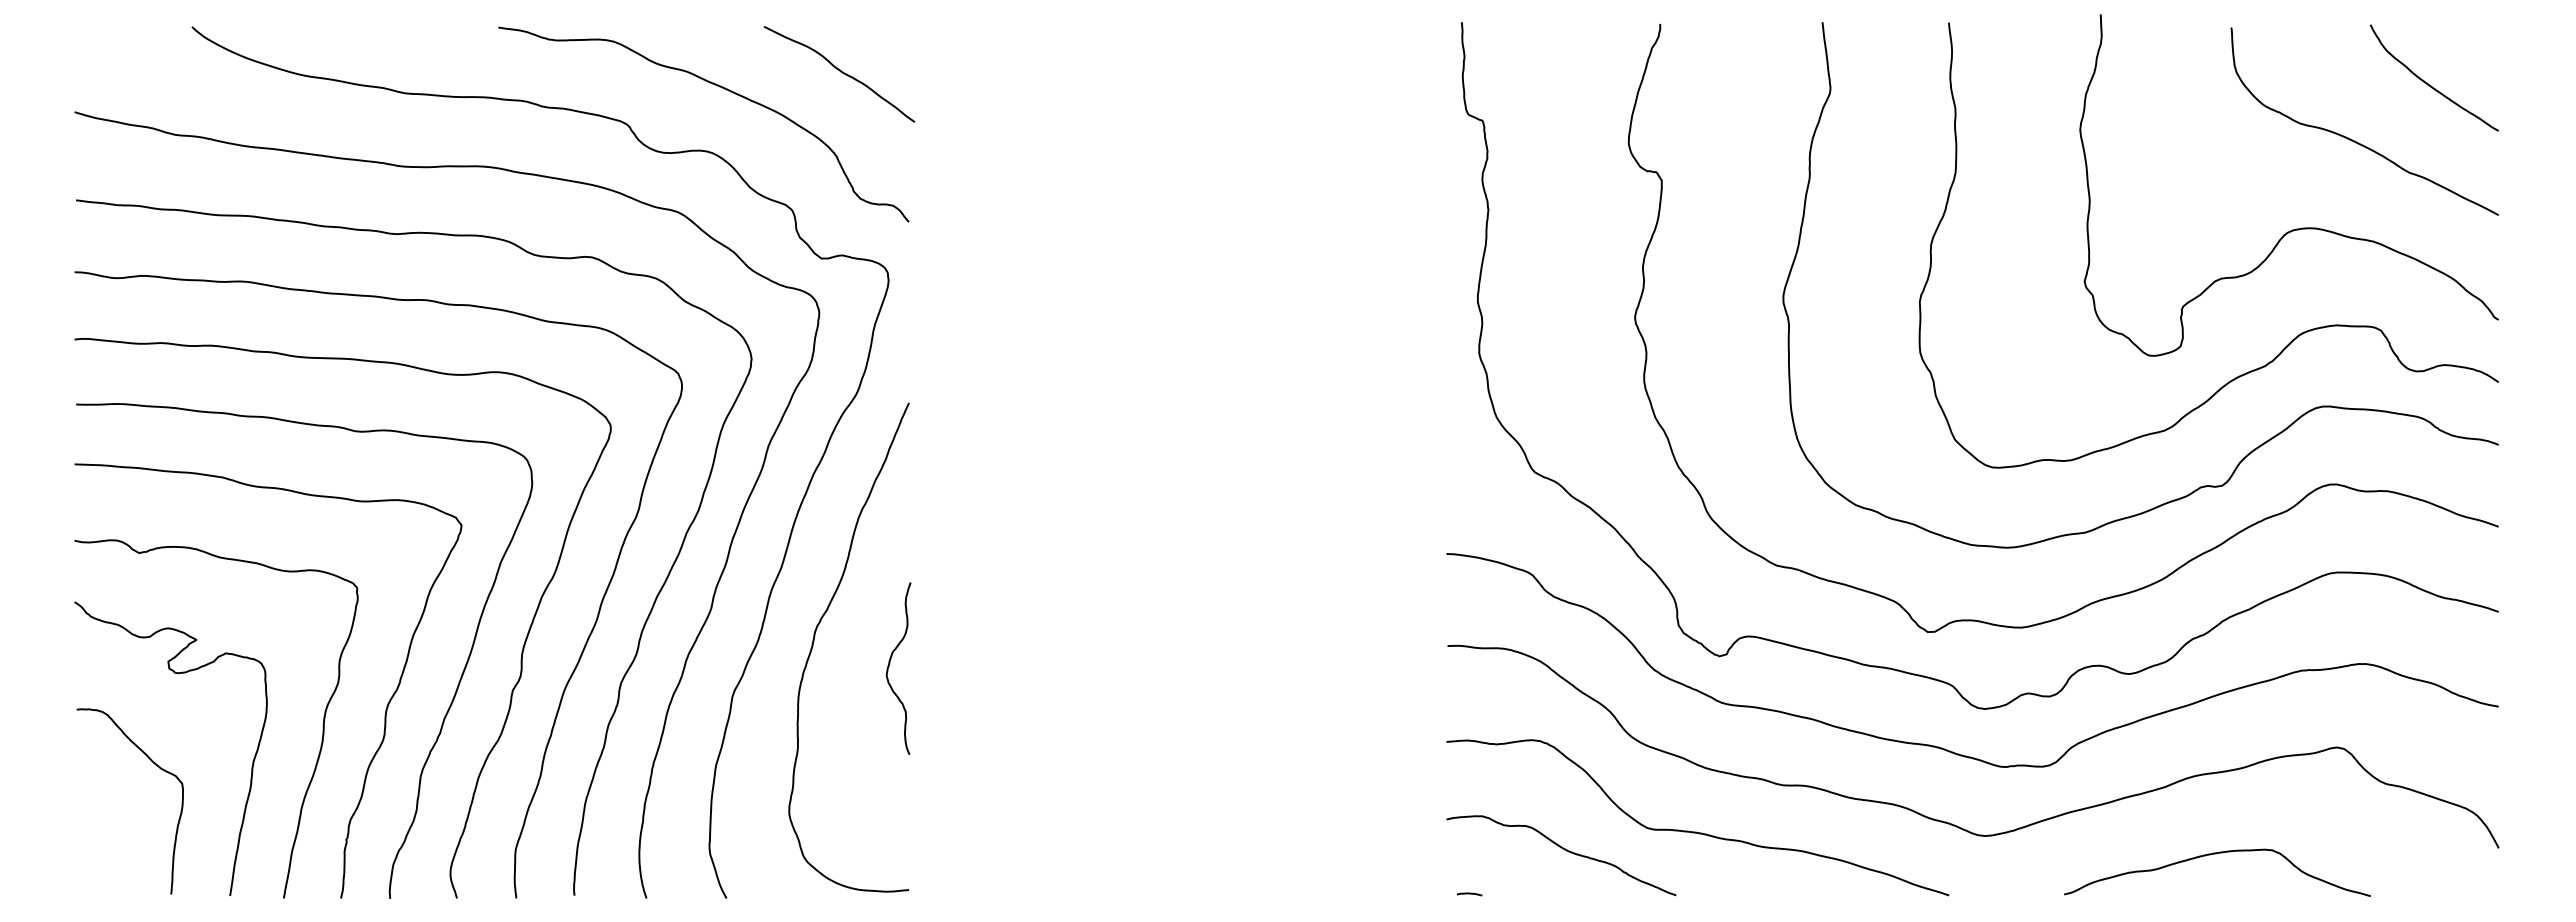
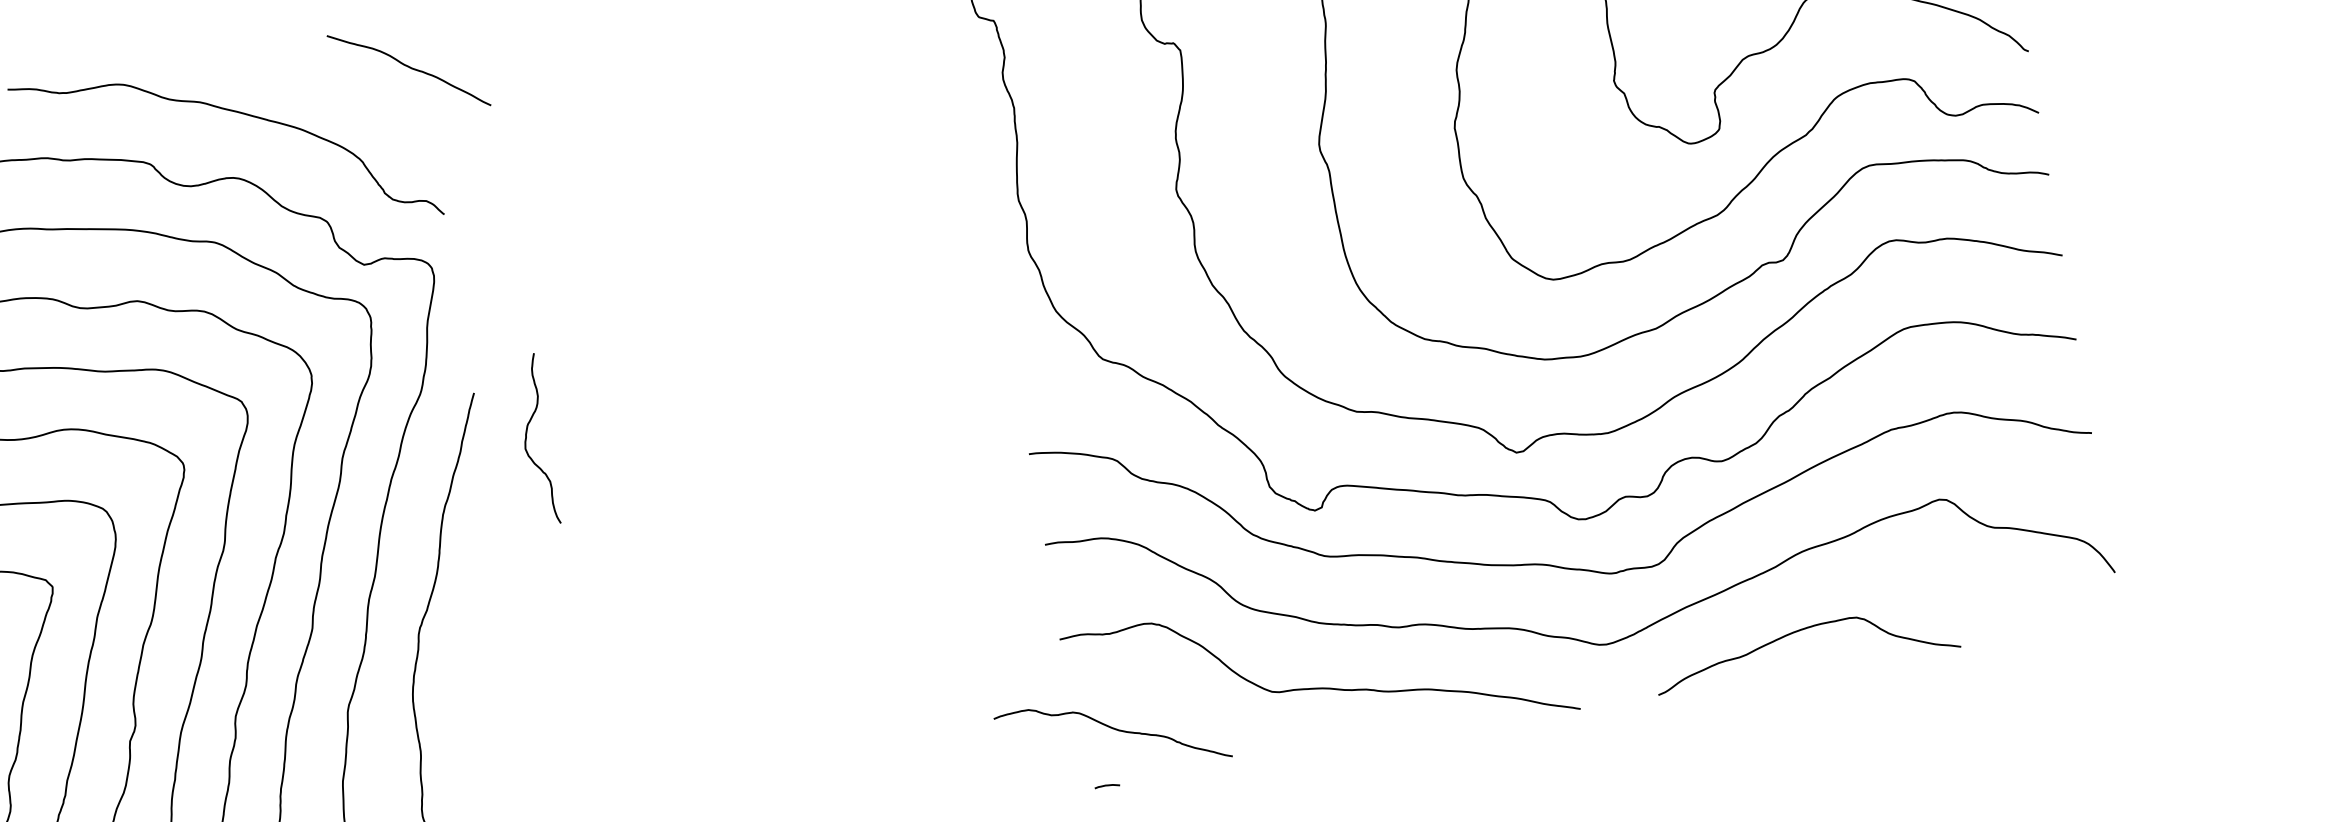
curve: (840, 72) -> (409, 68), moved
curve: (889, 666) -> (526, 439), moved
curve: (1564, 850) -> (1115, 730), moved
curve: (2216, 854) -> (1802, 630), moved

